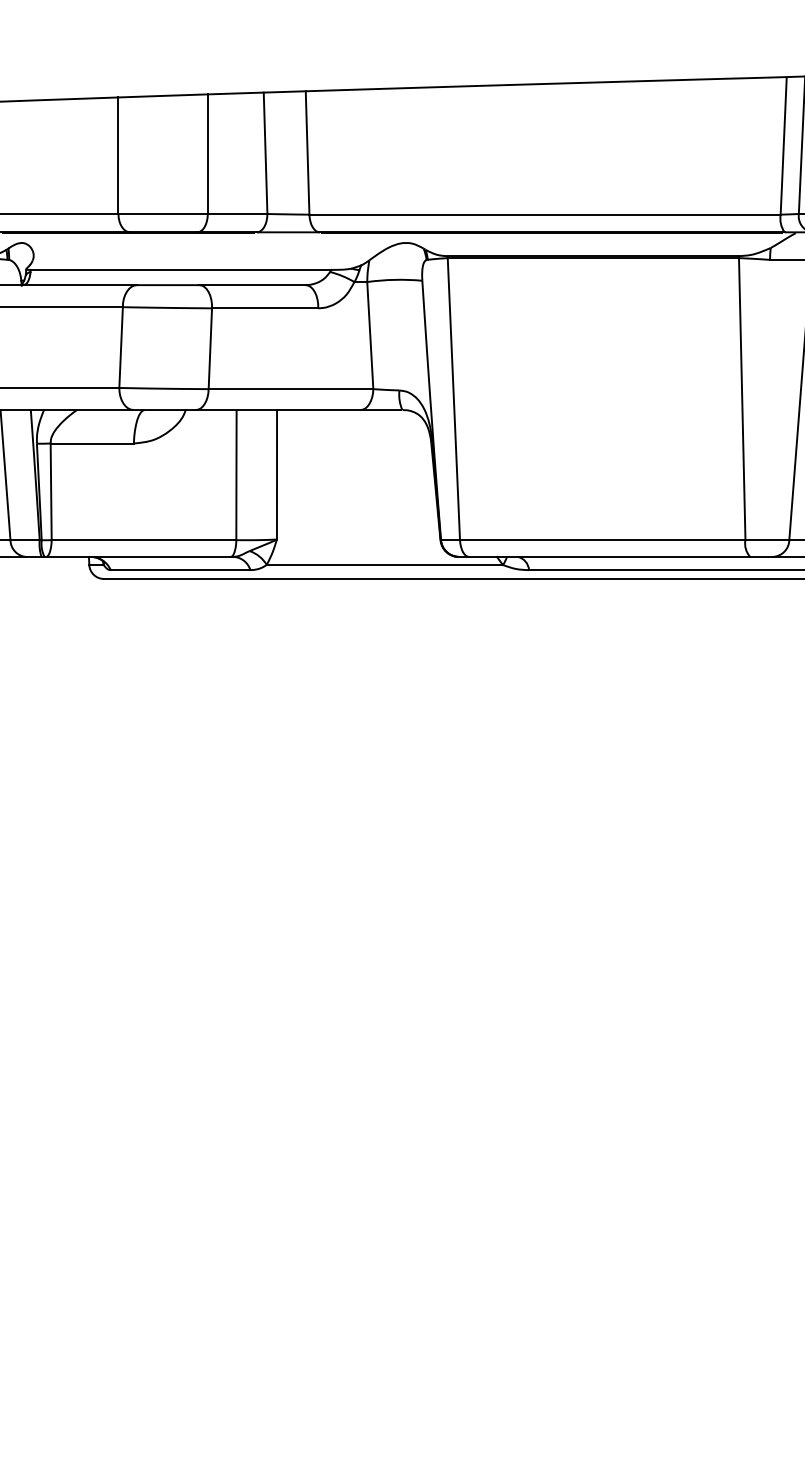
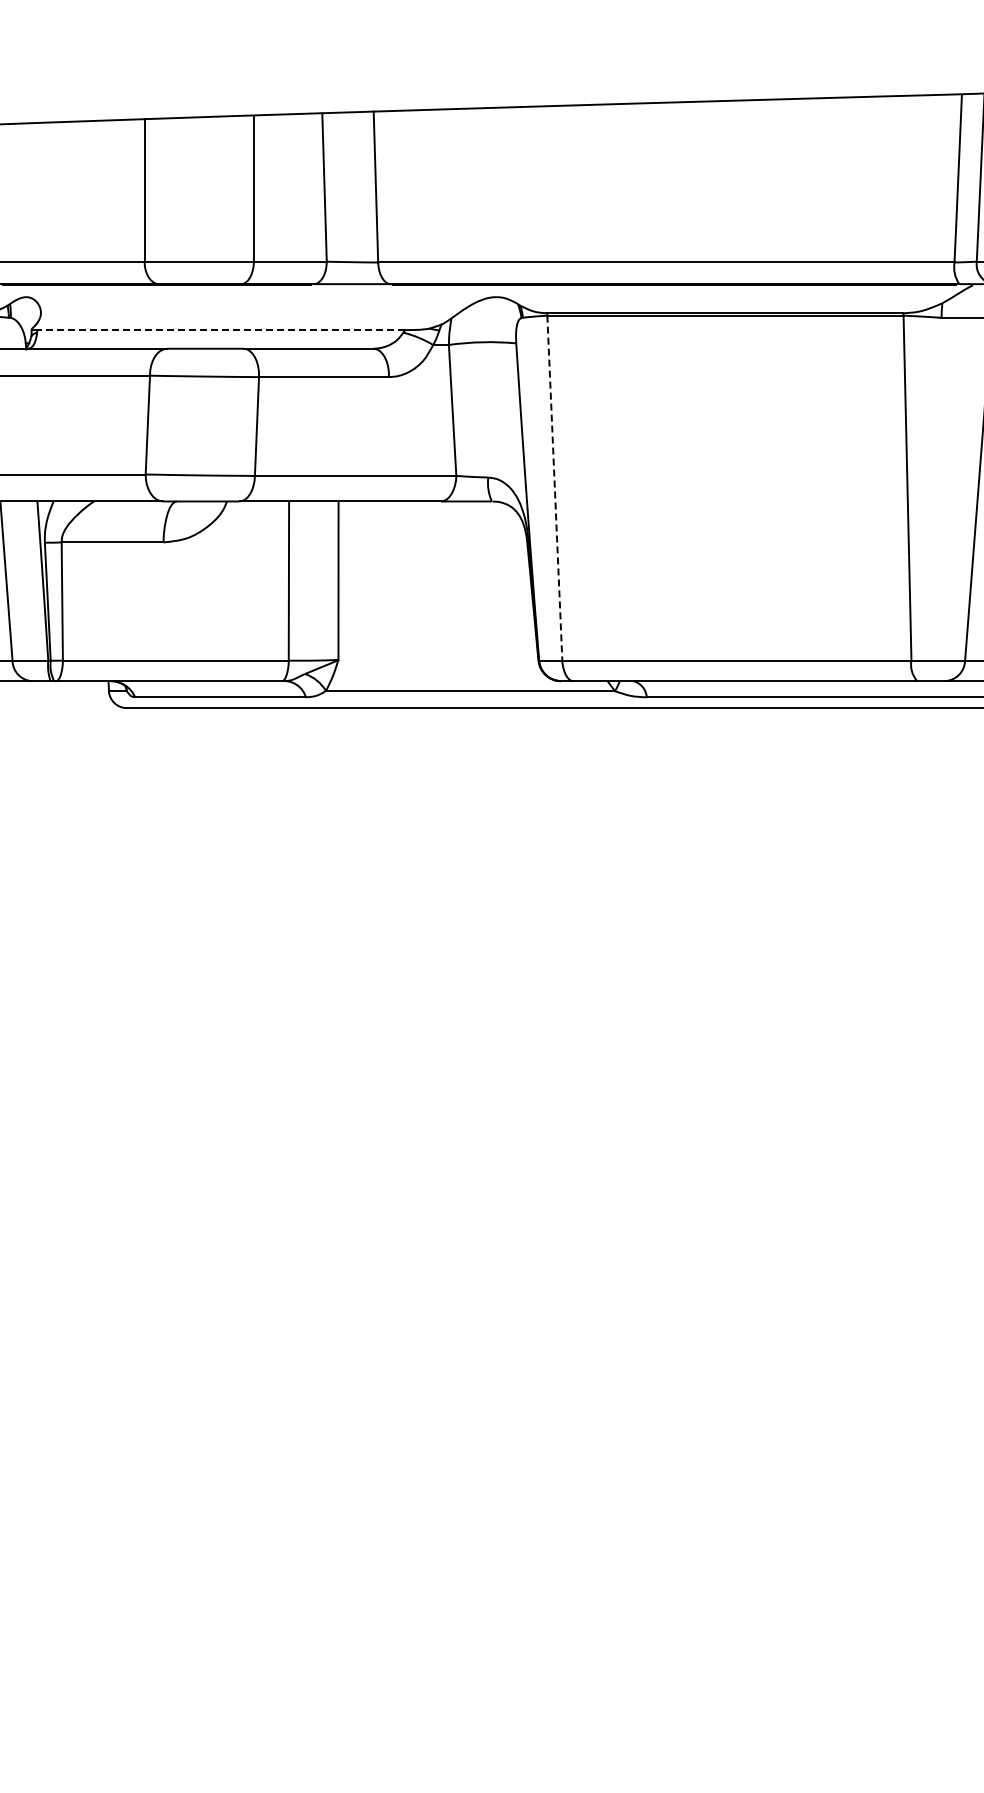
line: (181, 270) -> (221, 330), solid -> dashed
line: (453, 399) -> (554, 488), solid -> dashed

